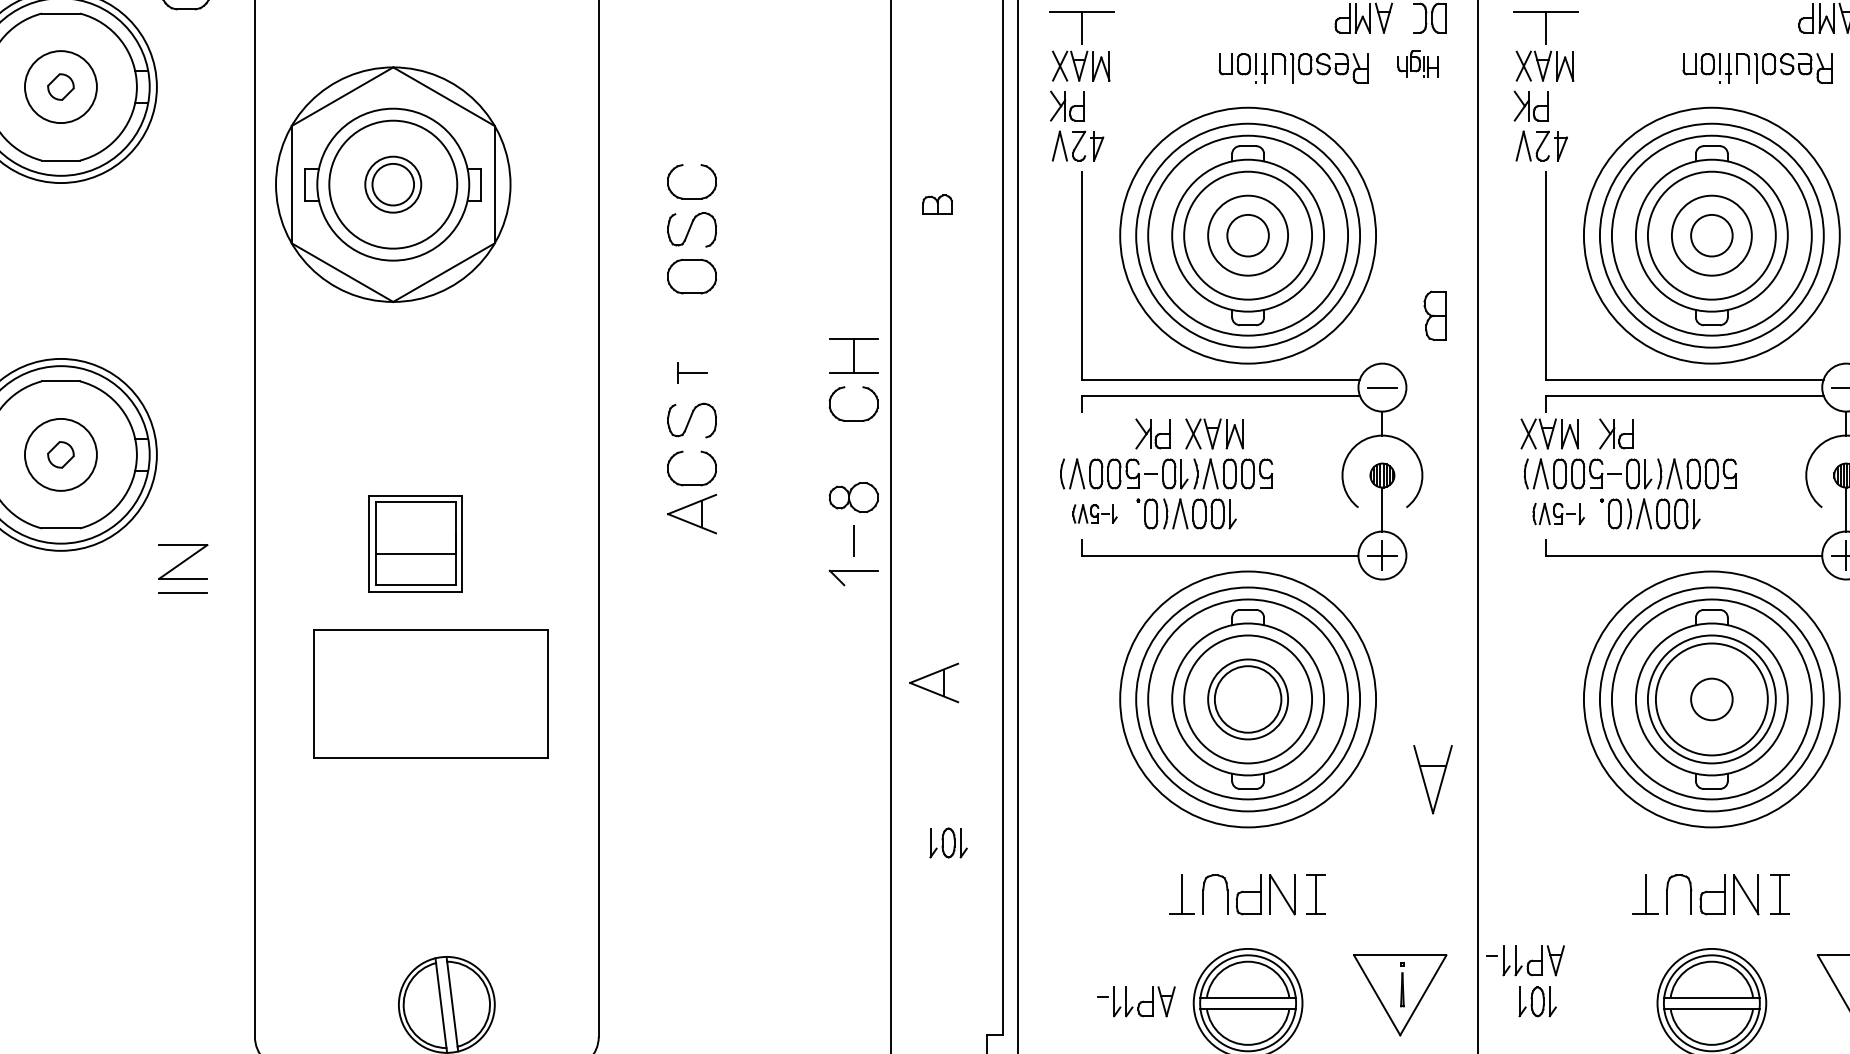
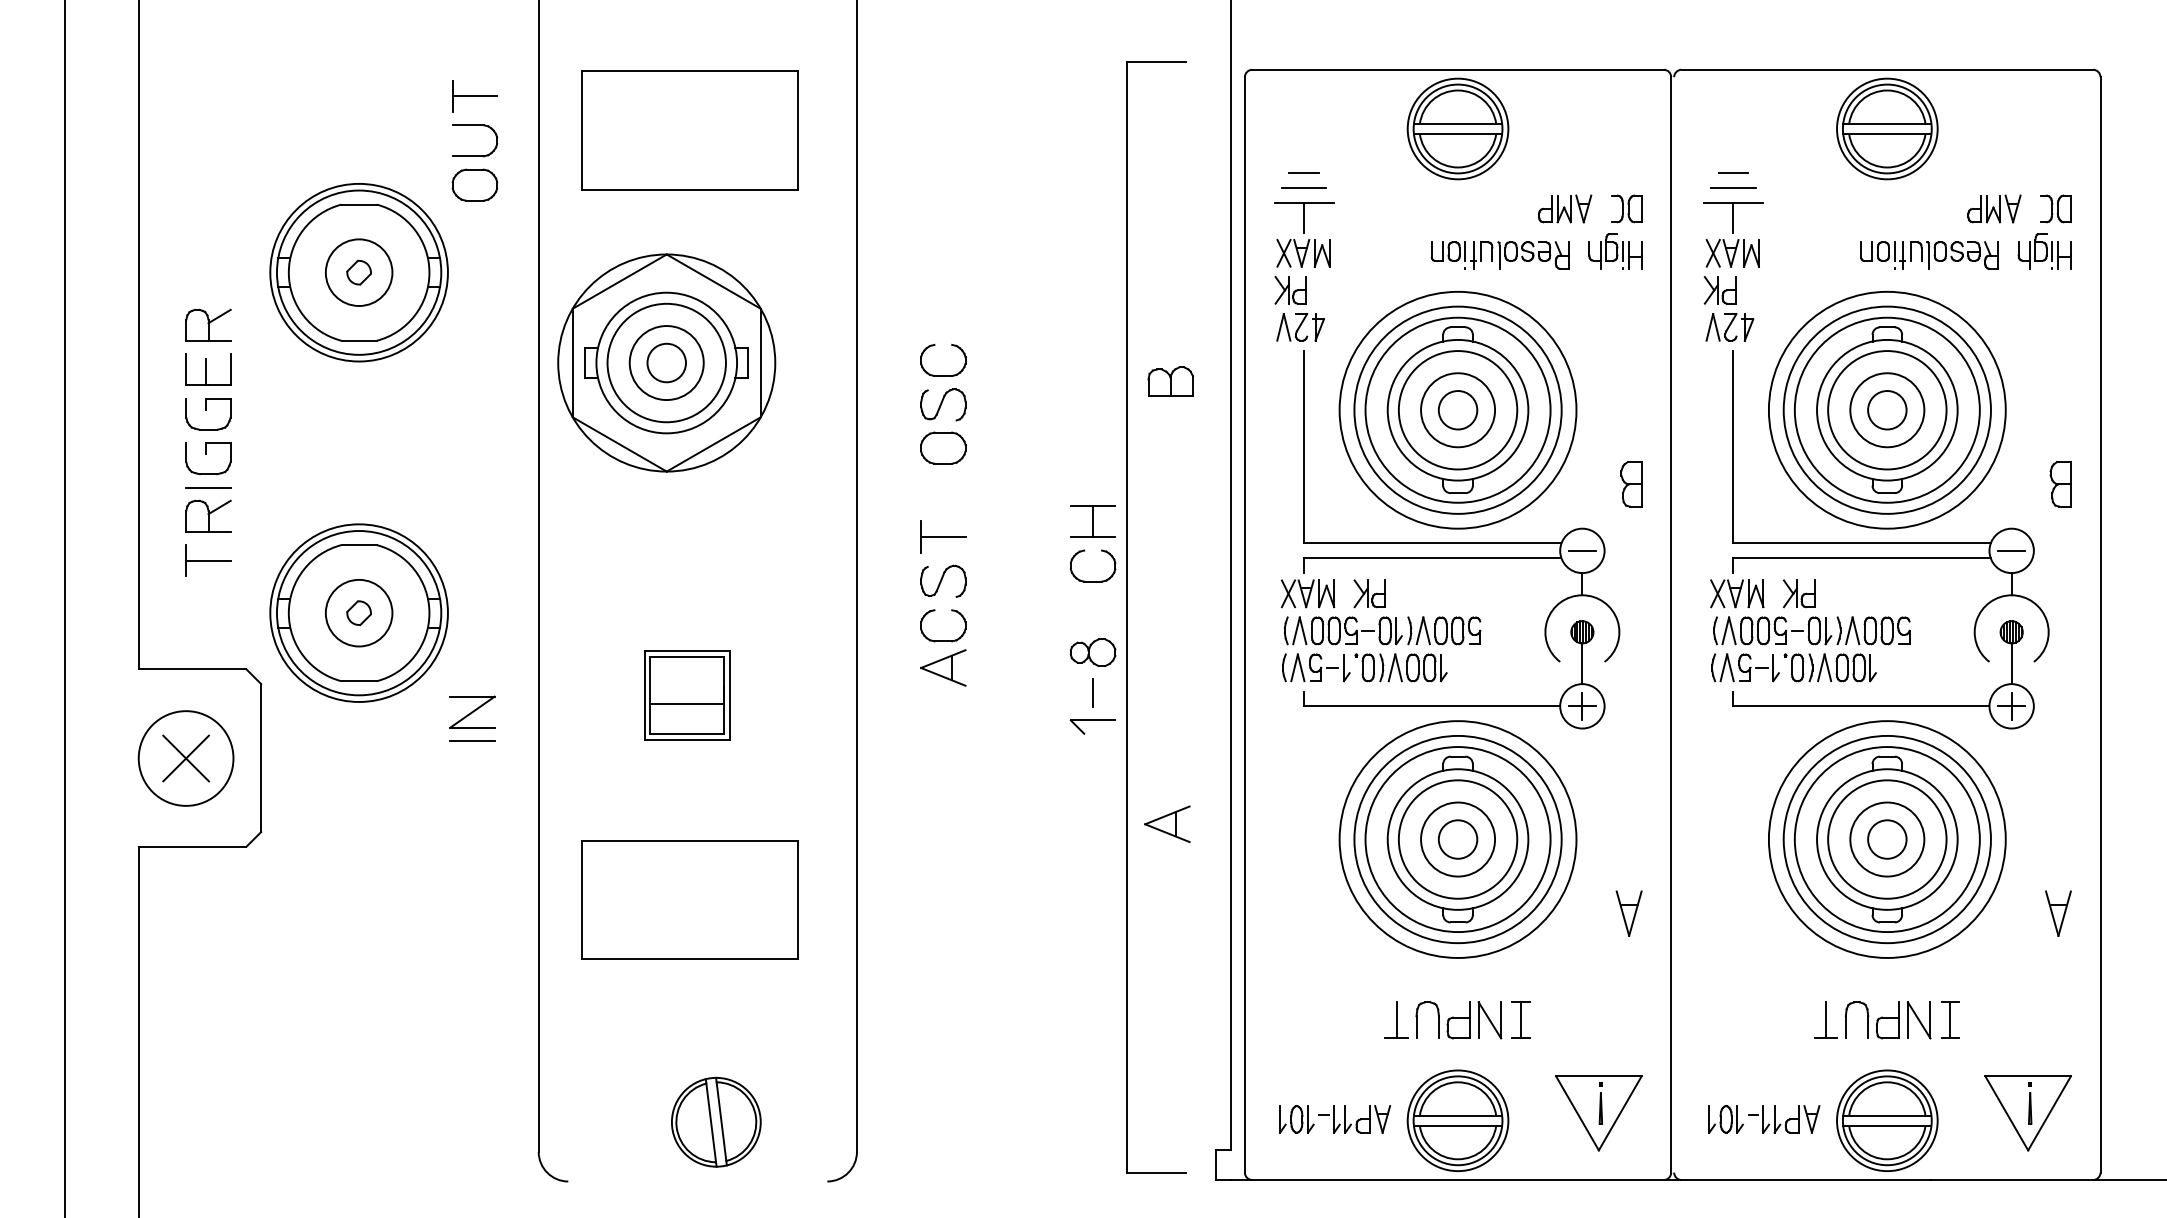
part: (1418, 64) -> (1615, 251), size x1.43
circle: (393, 185) -> (666, 363), size x1.43
part: (937, 204) -> (1170, 381), size x1.67
part: (692, 372) -> (943, 536), size x1.67
part: (1214, 433) -> (1307, 593), moved
part: (1095, 513) -> (1316, 667), size x1.67
part: (1558, 513) -> (1745, 667), size x1.43
part: (430, 692) -> (689, 899), moved
circle: (1247, 699) -> (1457, 839), size x0.62
circle: (1712, 699) -> (1887, 839), size x0.71
part: (1432, 779) -> (1628, 913), size x0.71
part: (948, 843) -> (1296, 1119), moved
part: (1526, 960) -> (1784, 1119), moved

